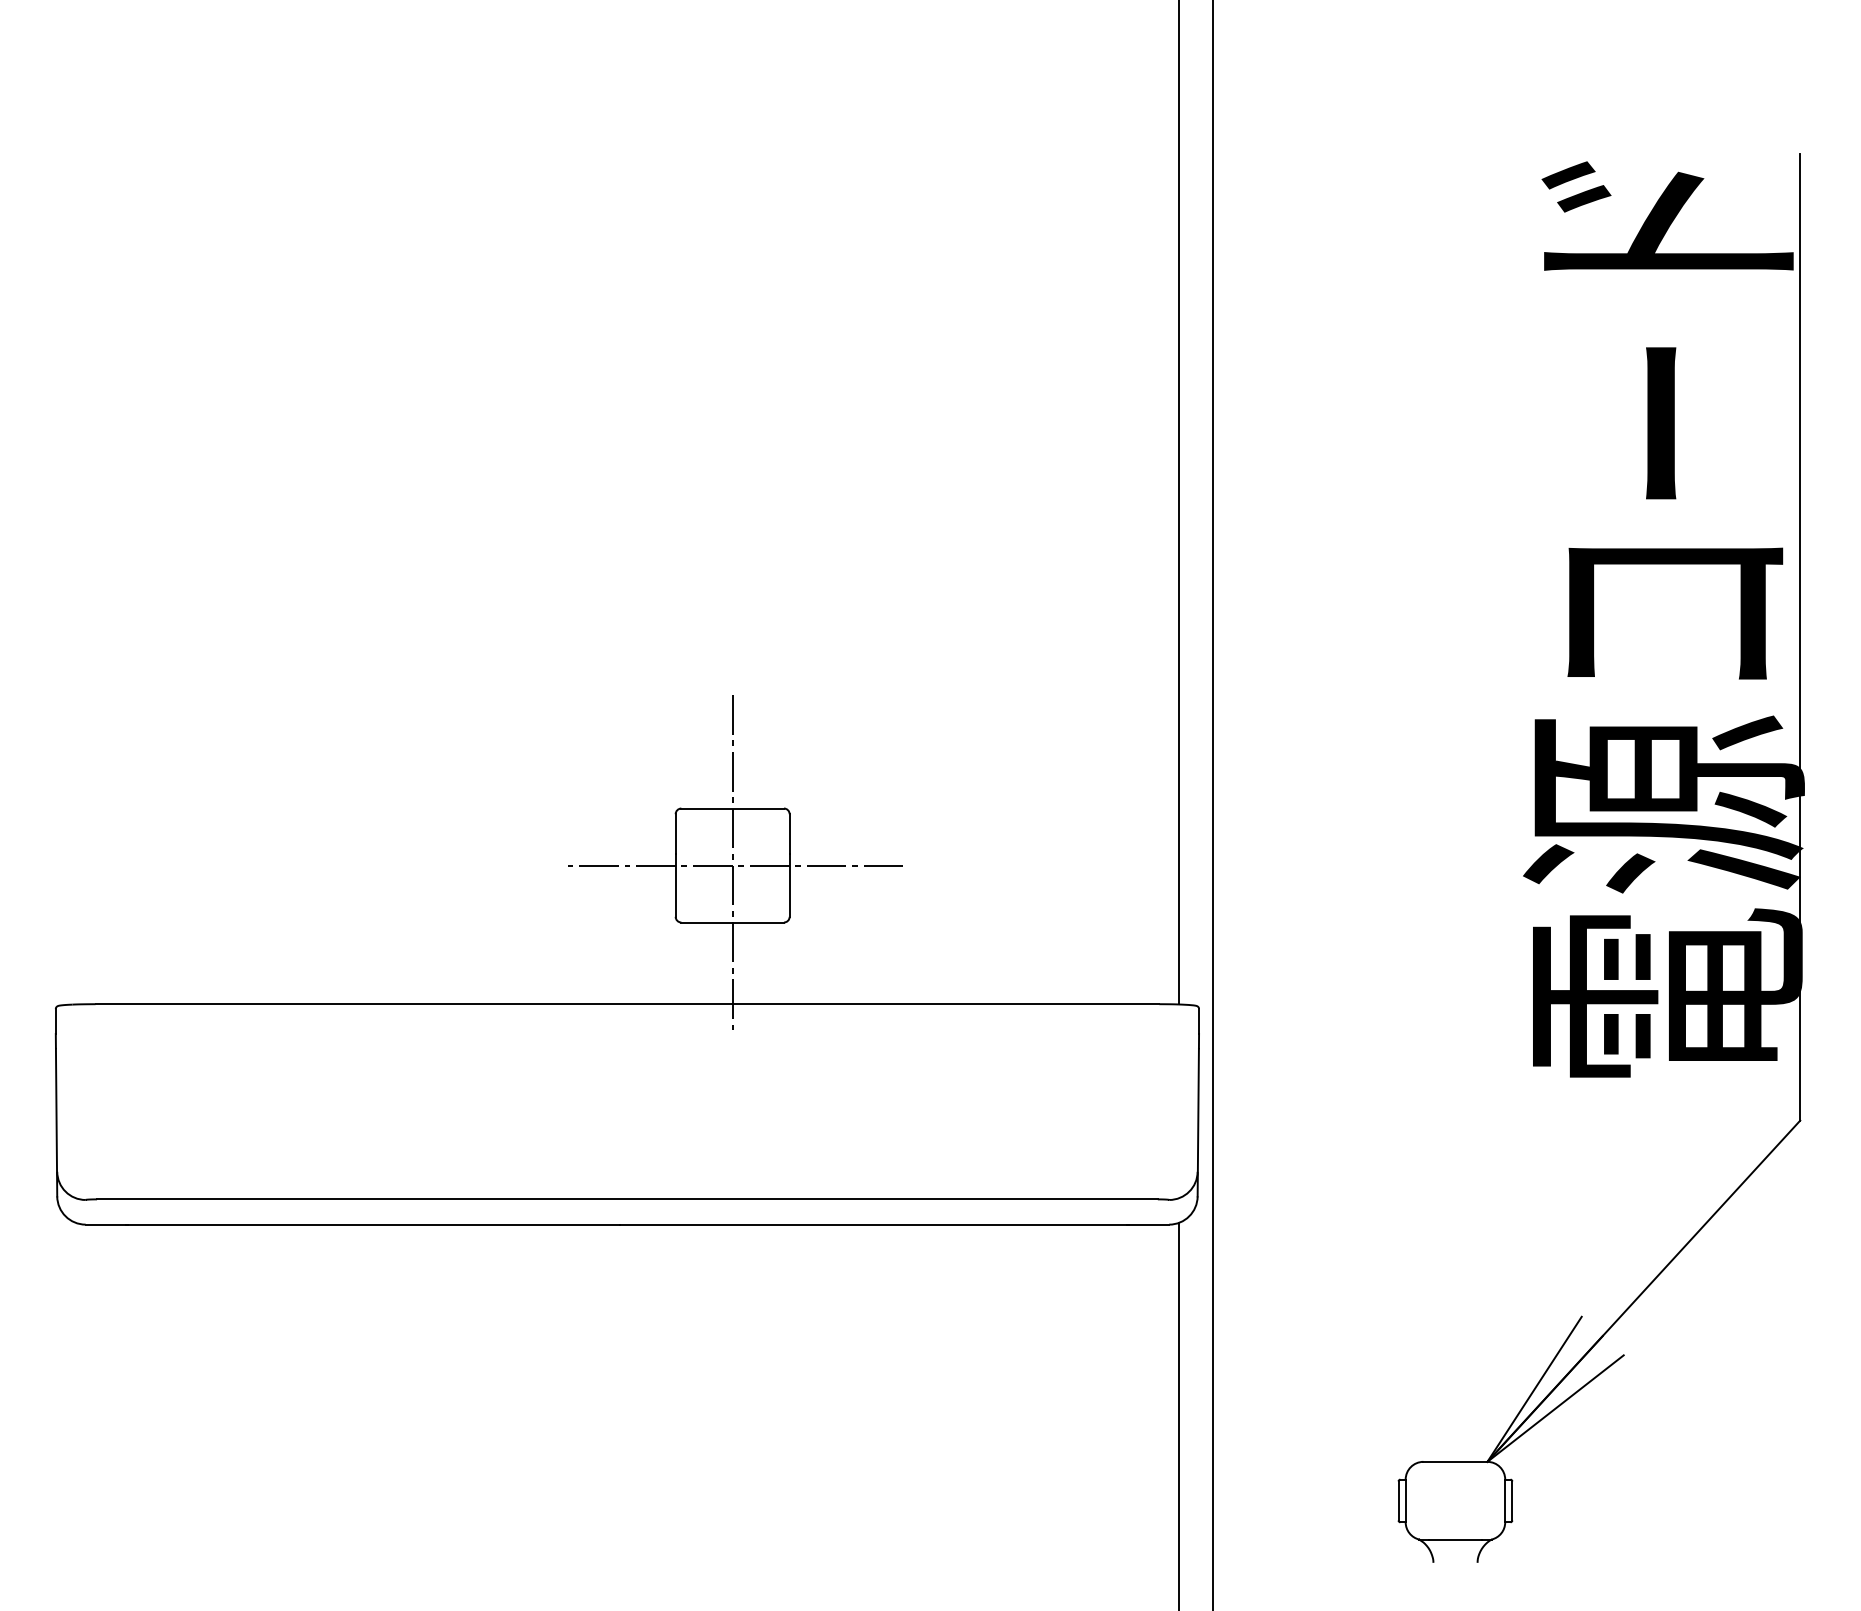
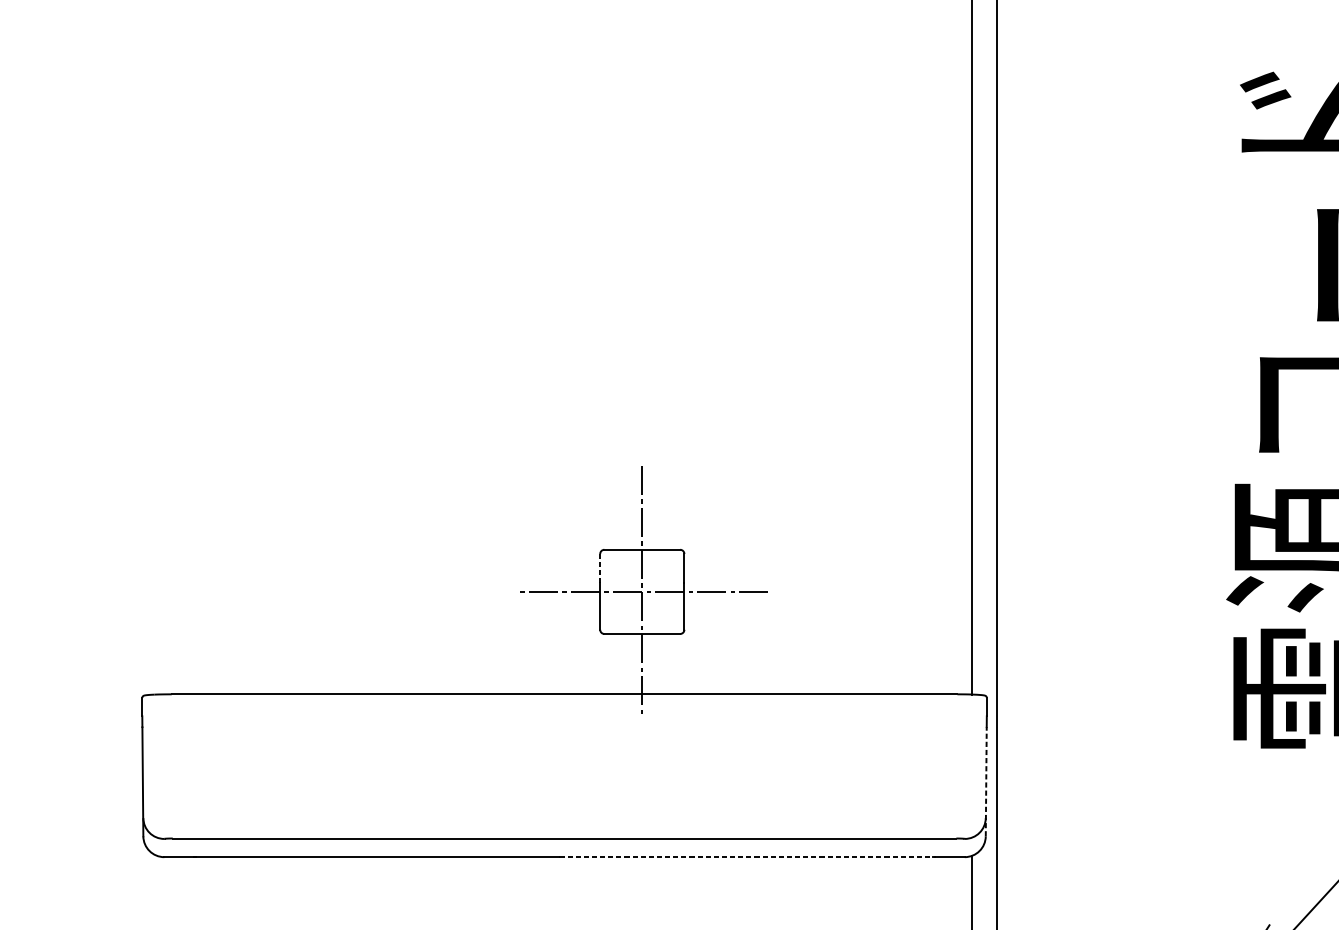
line: (675, 833) -> (600, 568), solid -> dashed
line: (1198, 1122) -> (986, 781), solid -> dashed
line: (874, 1224) -> (747, 857), solid -> dashed

